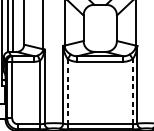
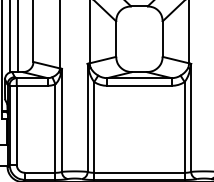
line: (132, 90) -> (184, 126), dashed -> solid
line: (68, 91) -> (94, 127), dashed -> solid

